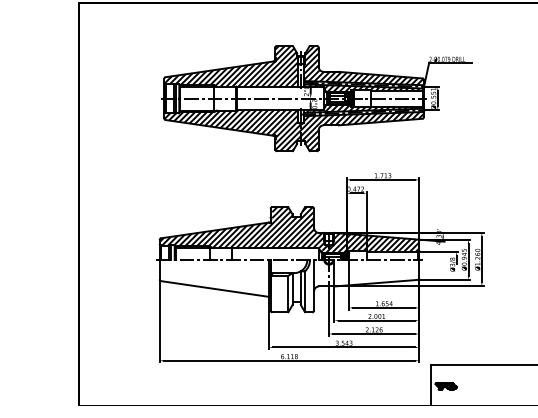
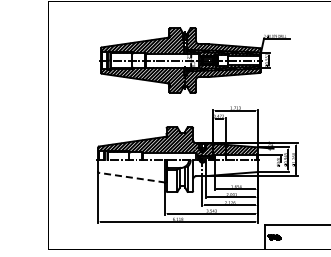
line: (215, 288) -> (132, 177), solid -> dashed

